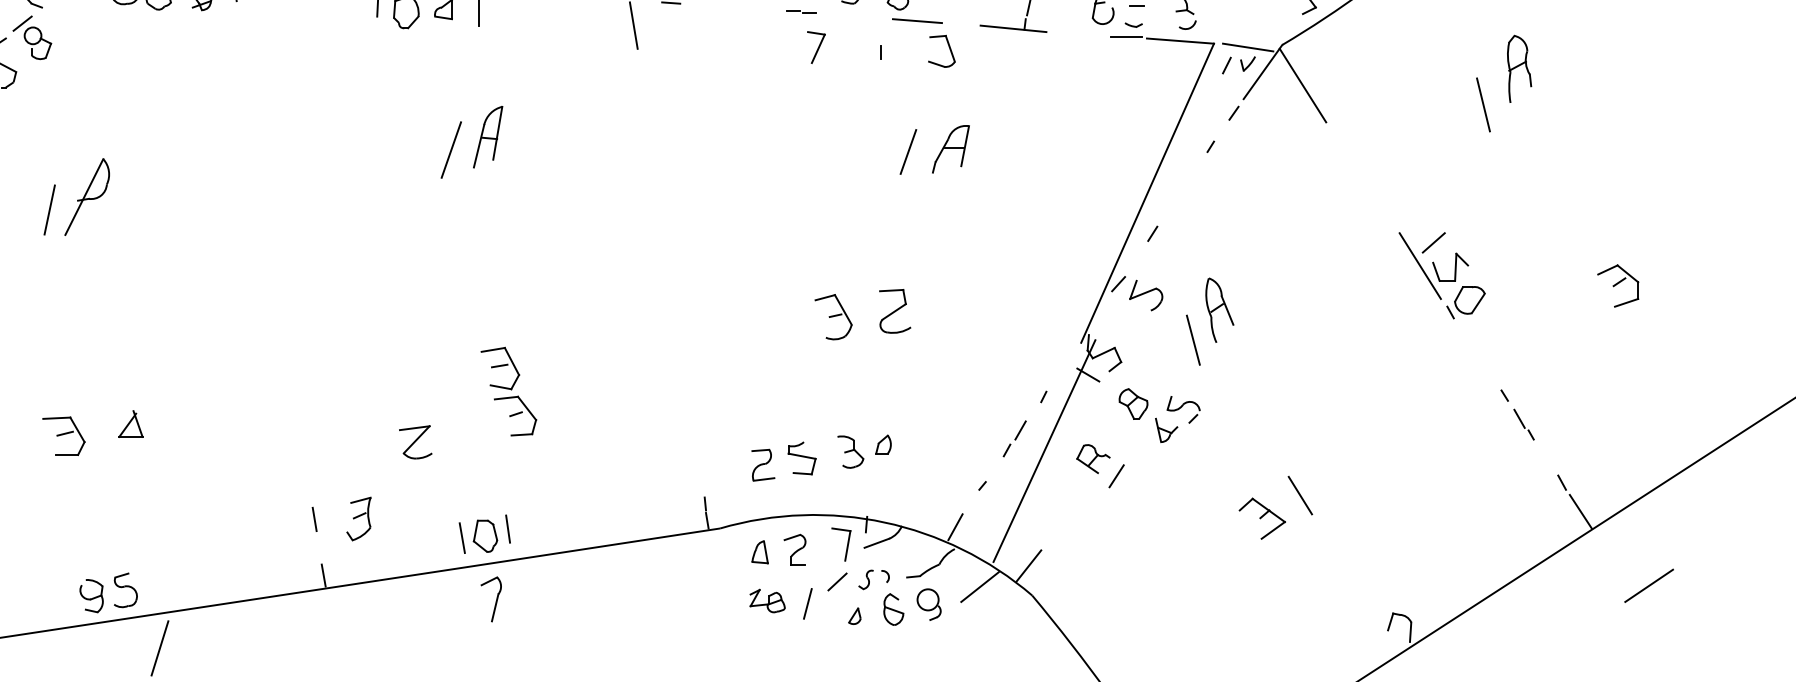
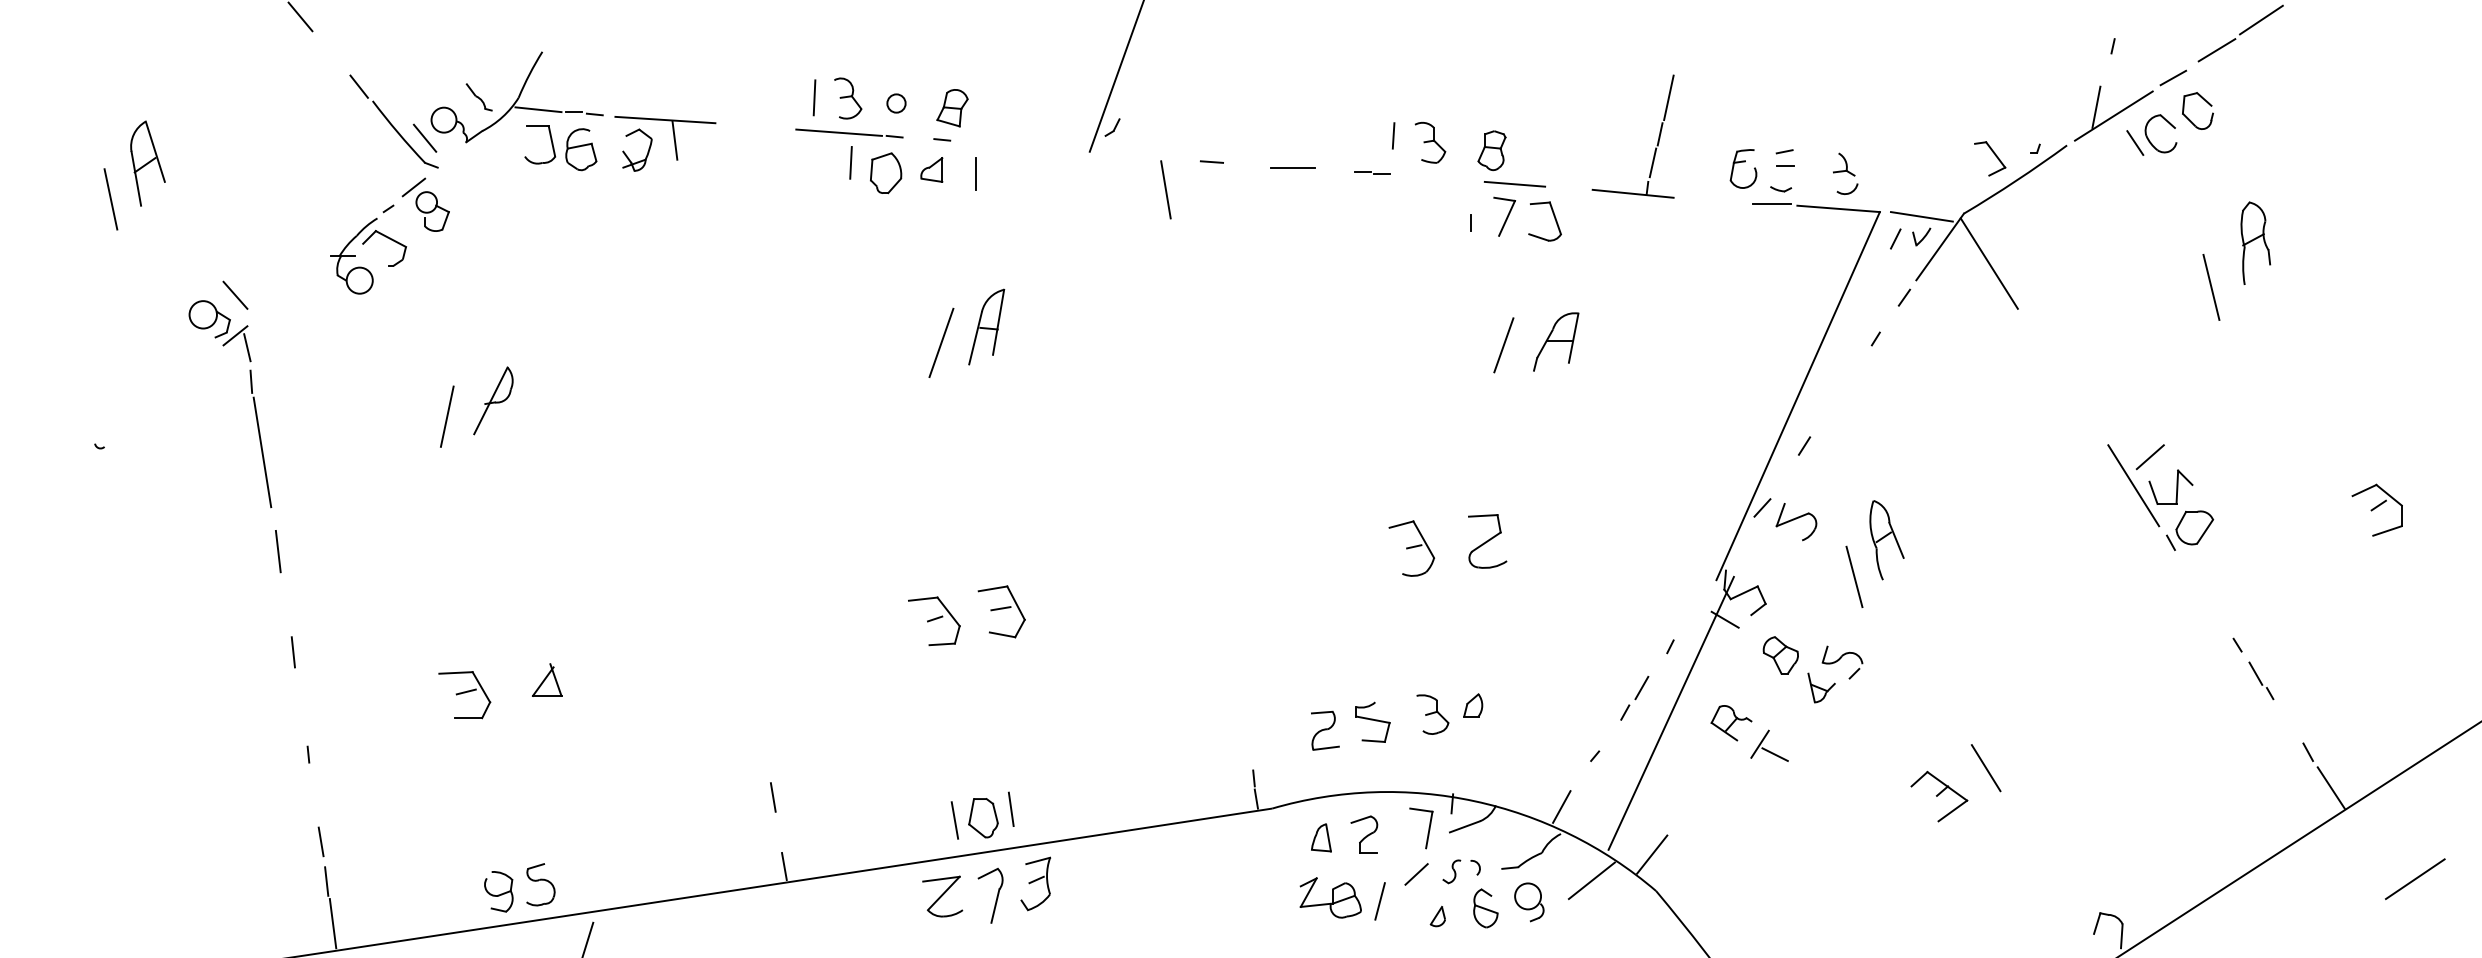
line: (736, 7) -> (1292, 167), added
part: (816, 47) -> (1504, 216), moved
part: (87, 196) -> (493, 400), size x0.71
part: (515, 416) -> (934, 621), moved
part: (415, 442) -> (942, 896), moved
line: (1128, 484) -> (1774, 754), added
part: (358, 518) -> (1035, 883), moved
part: (767, 600) -> (1330, 897), size x1.43

